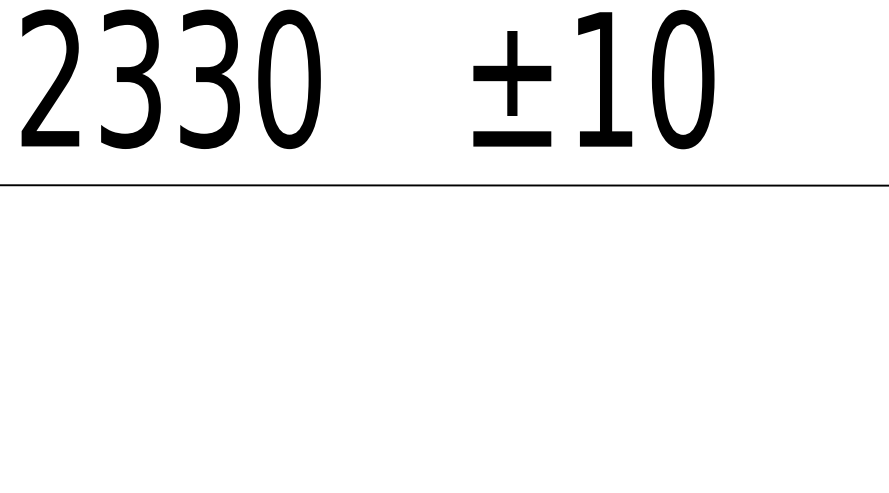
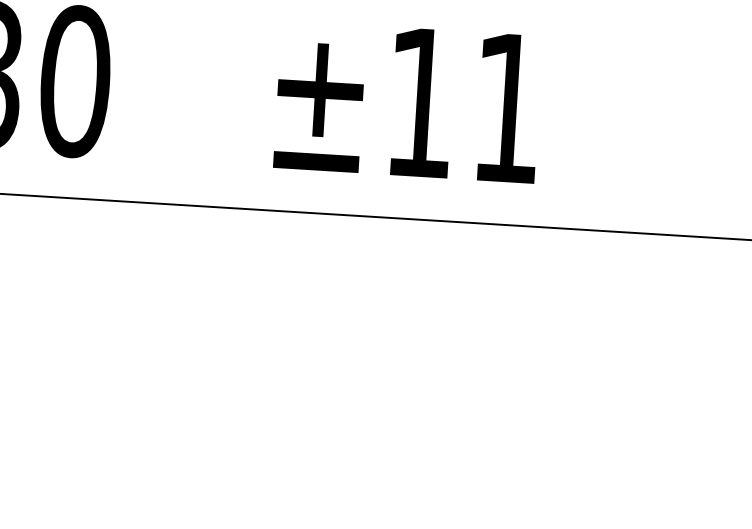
text: (682, 79) -> (507, 108), ±10 -> ±11

